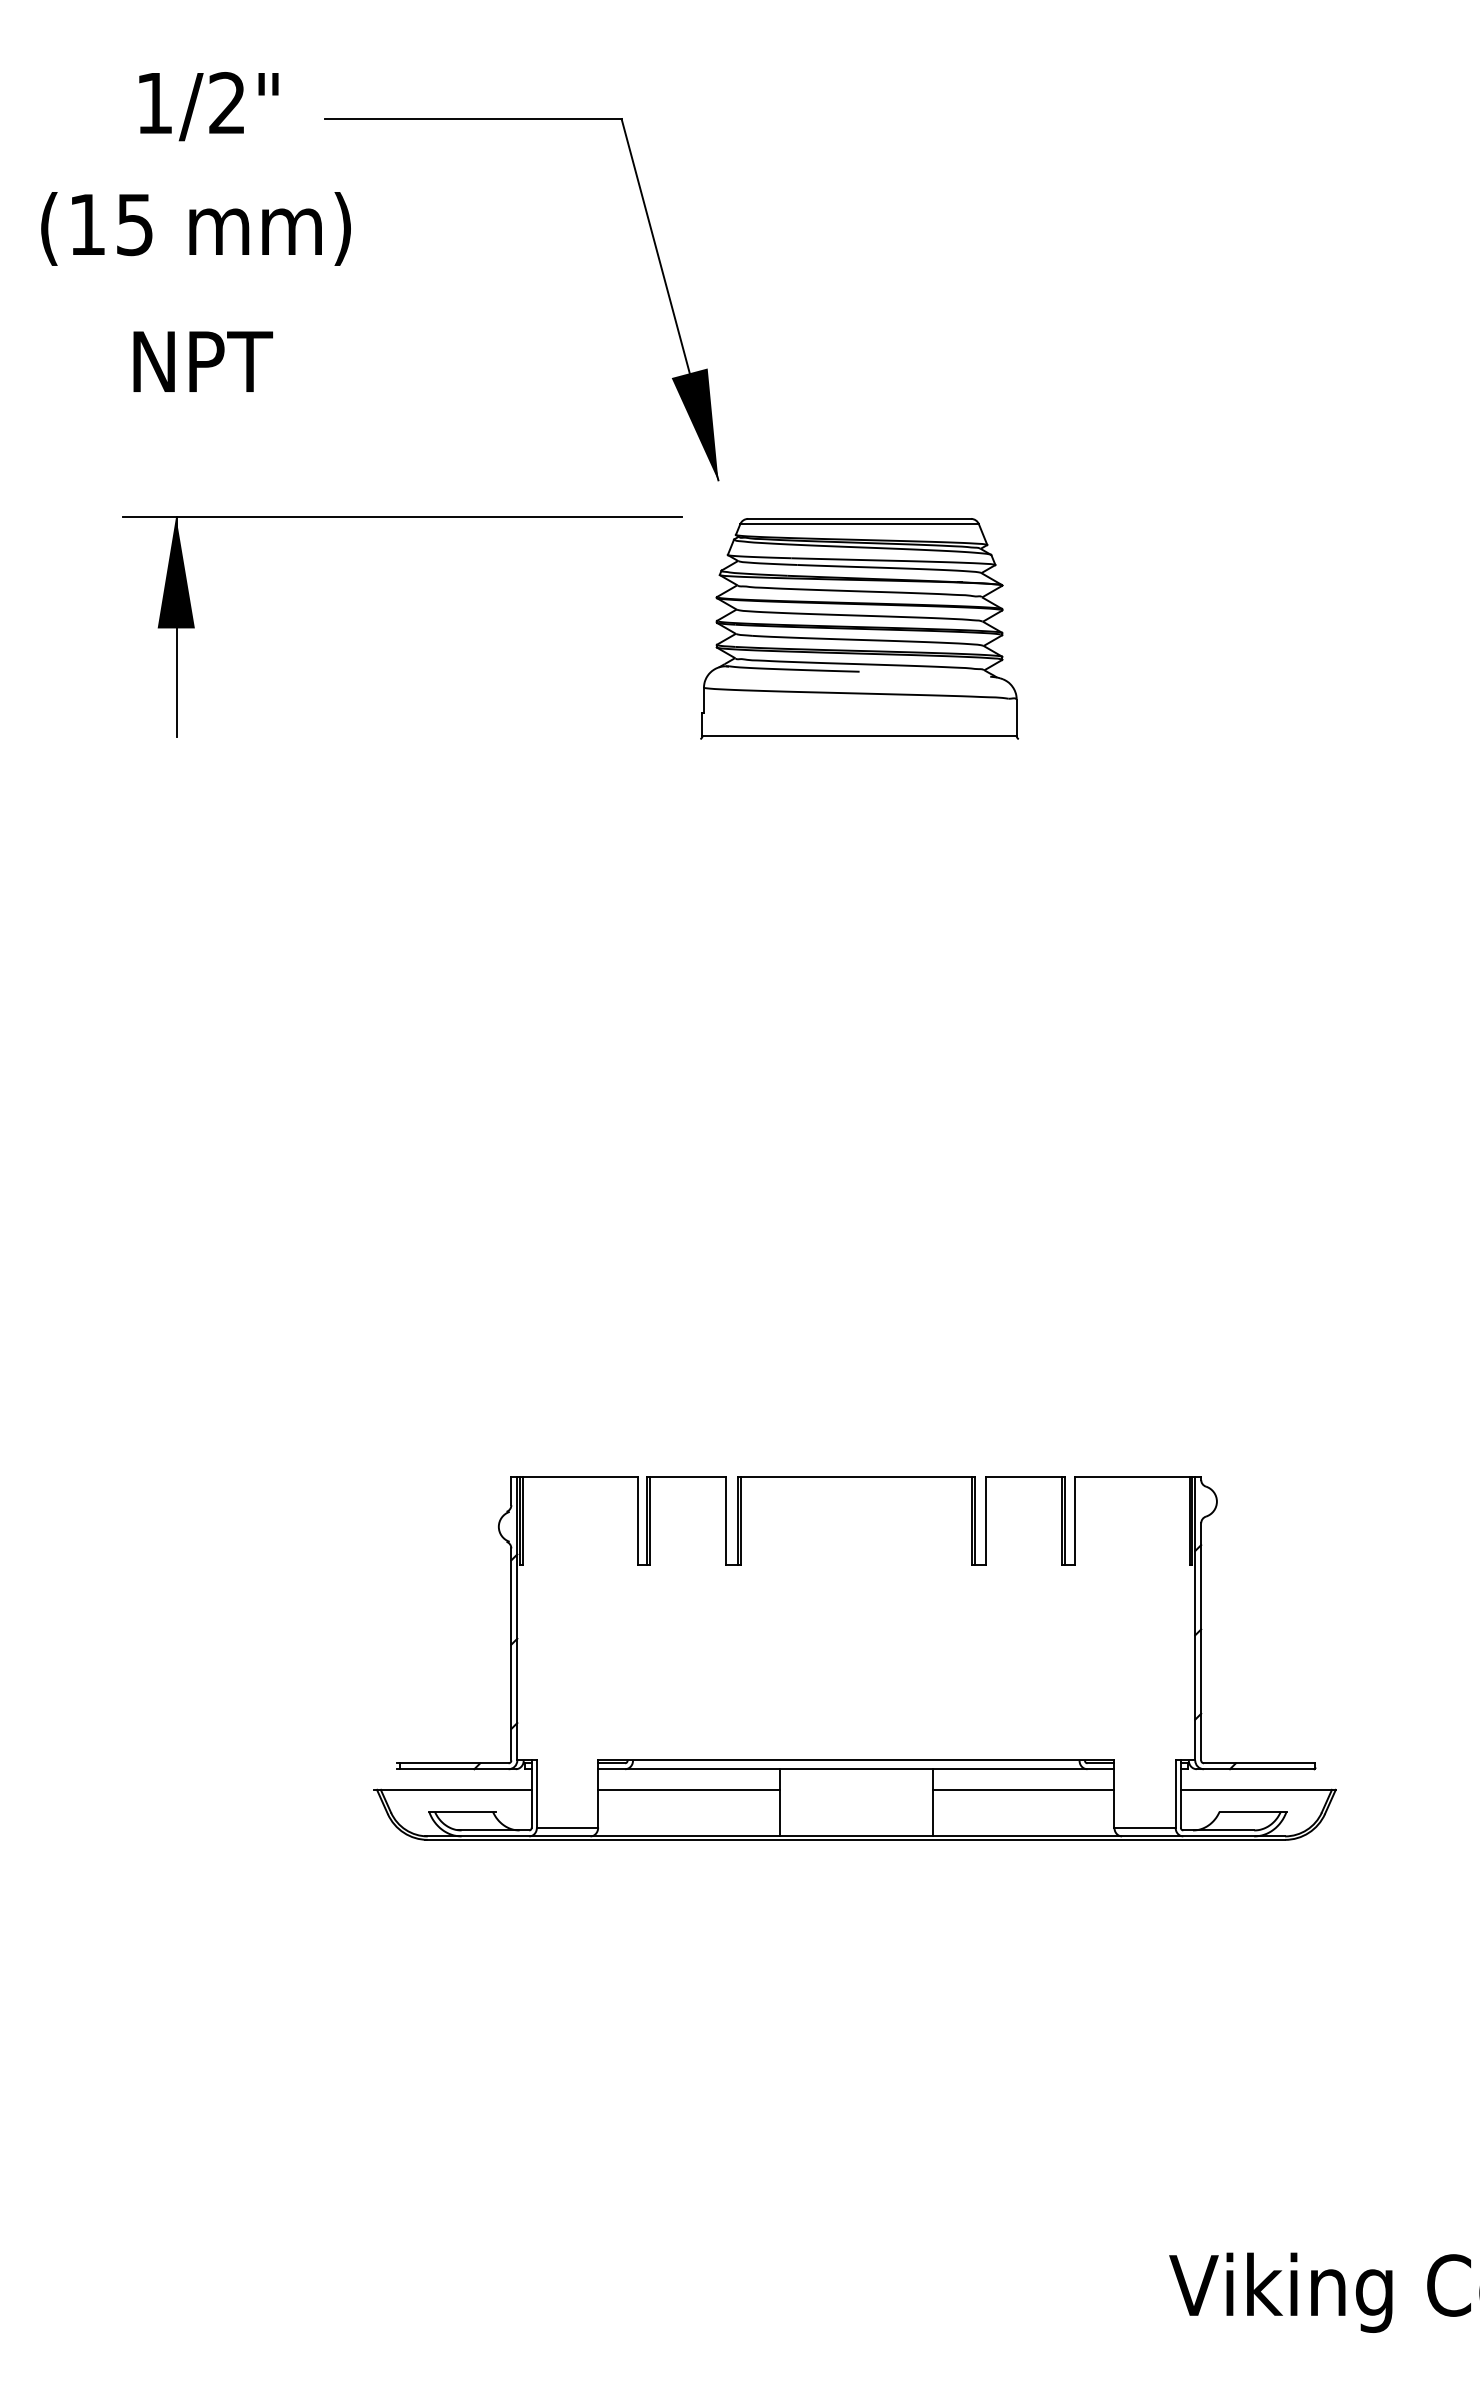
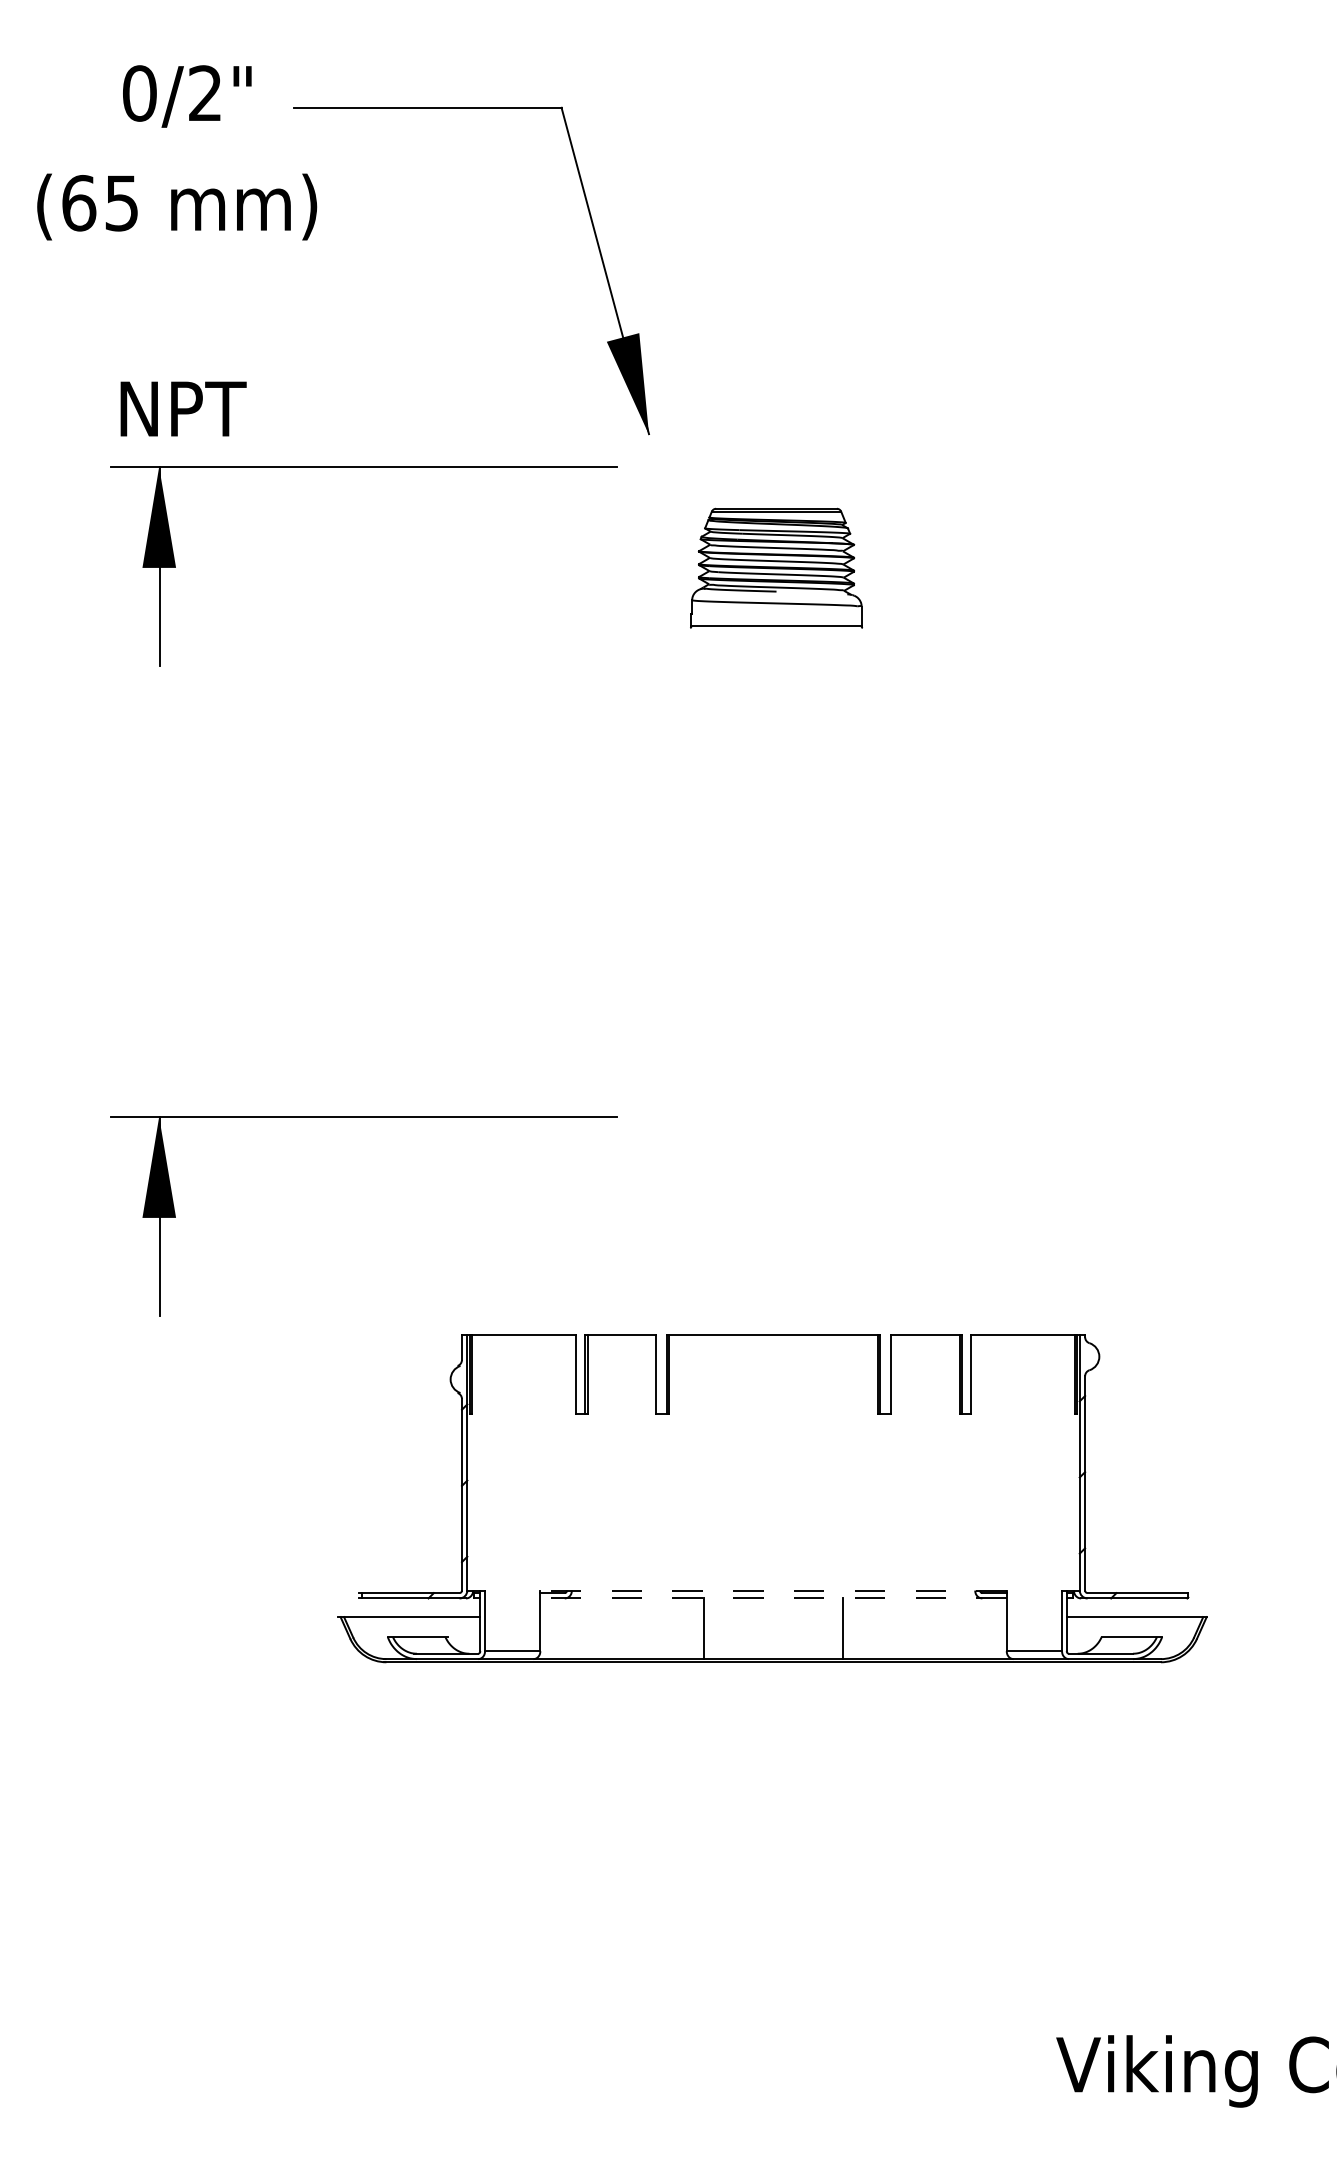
text: (154, 103) -> (139, 93), 1/2" -> 0/2"
text: (87, 225) -> (79, 203), (15 -> (65
text: (203, 361) -> (183, 408), moved
part: (859, 629) -> (776, 568), size x0.6
part: (402, 1236) -> (363, 1117), added
line: (856, 1760) -> (773, 1590), solid -> dashed
line: (856, 1769) -> (773, 1598), solid -> dashed
line: (689, 1790) -> (622, 1617), removed
line: (1023, 1790) -> (924, 1617), removed

